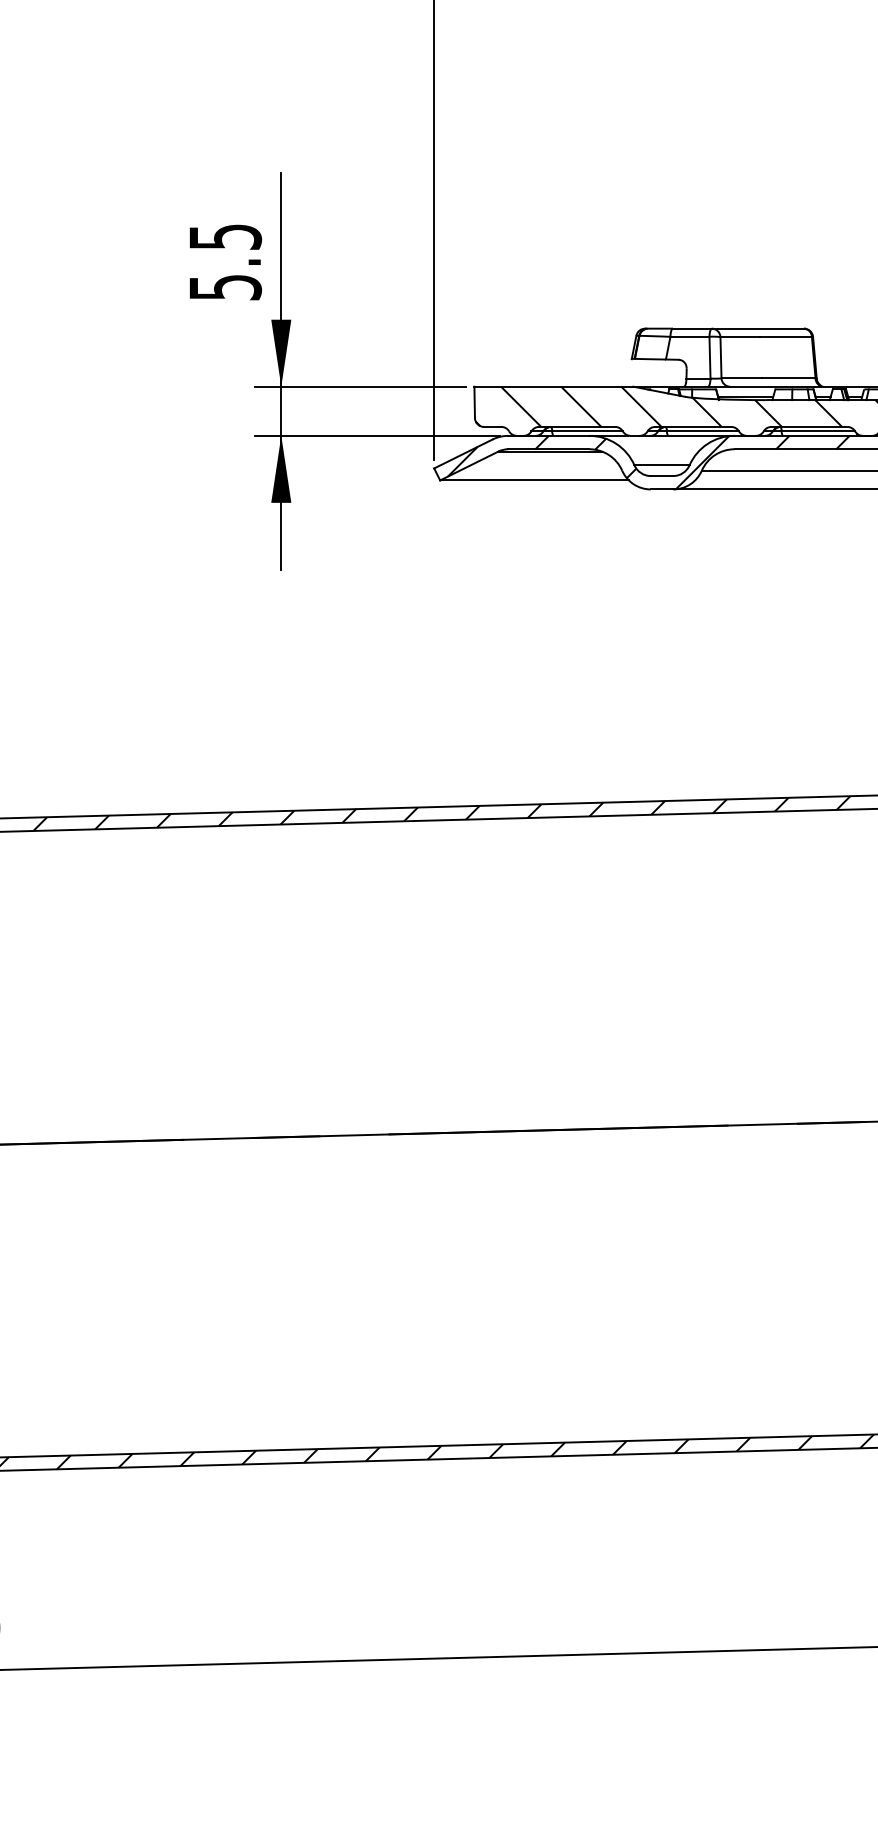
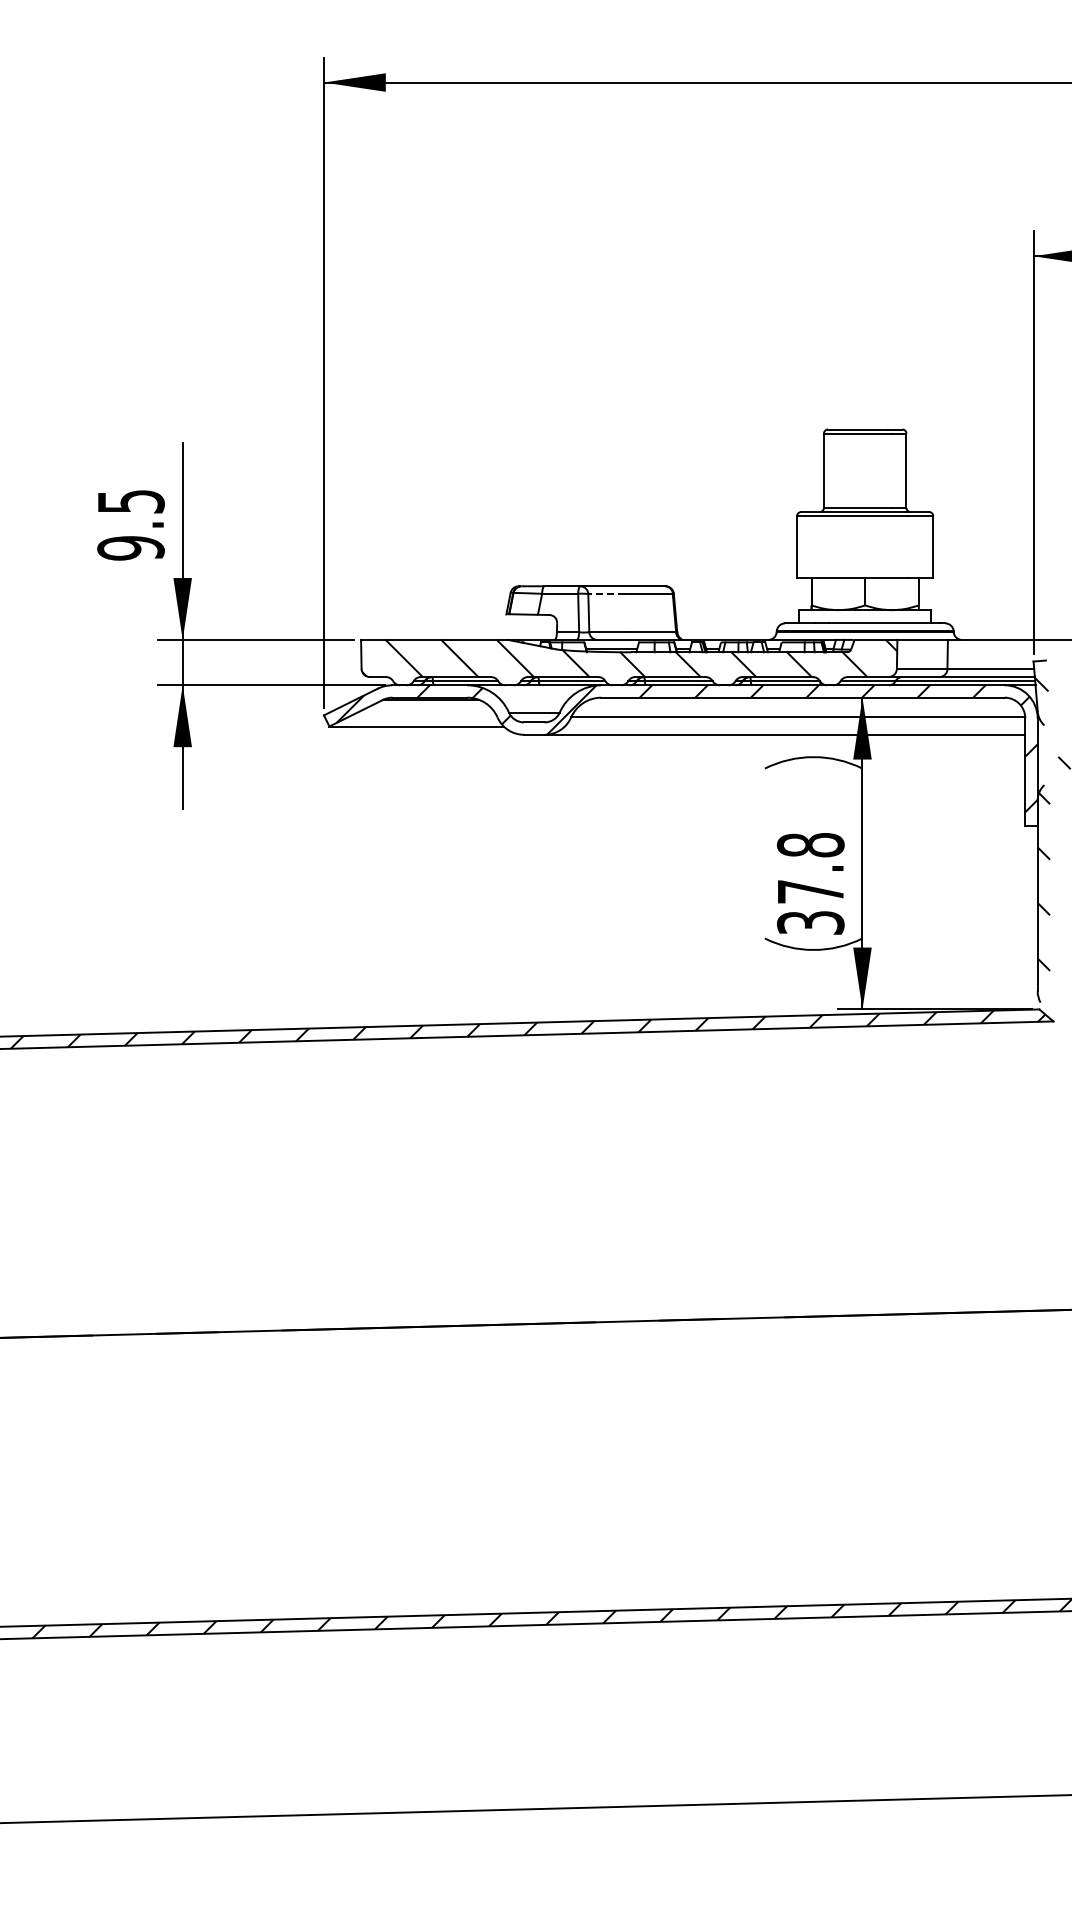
text: (224, 287) -> (130, 548), 5.5 -> 9.5
line: (740, 337) -> (606, 594), solid -> dashed

